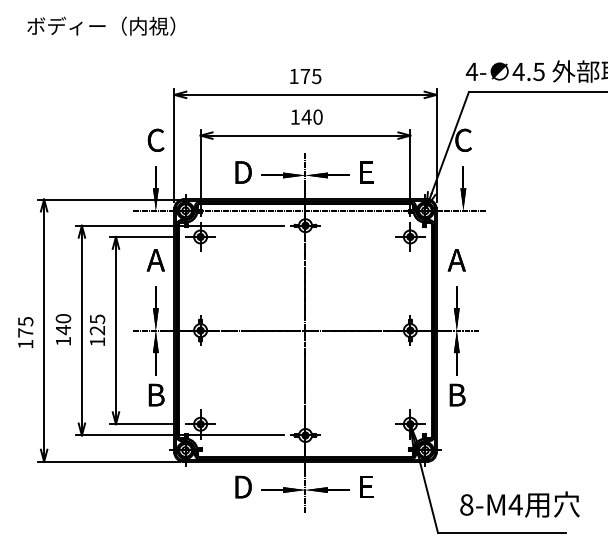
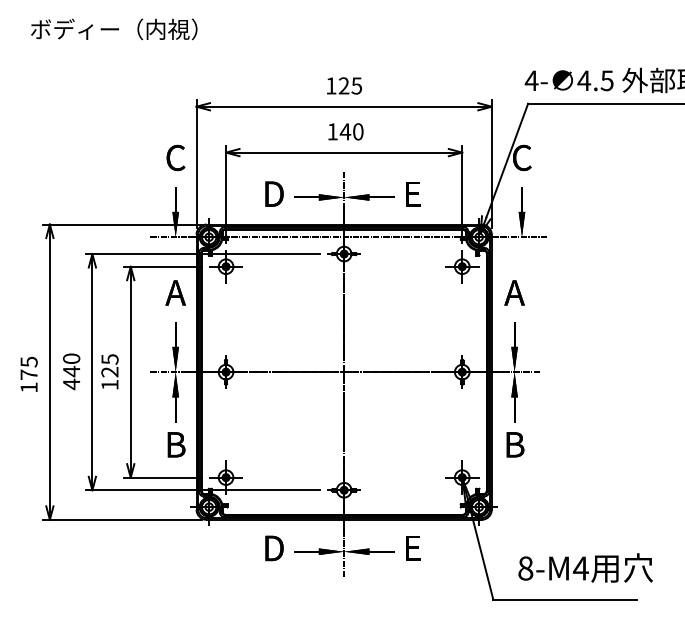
text: (305, 75) -> (344, 84), 175 -> 125
text: (63, 341) -> (71, 384), 140 -> 440

